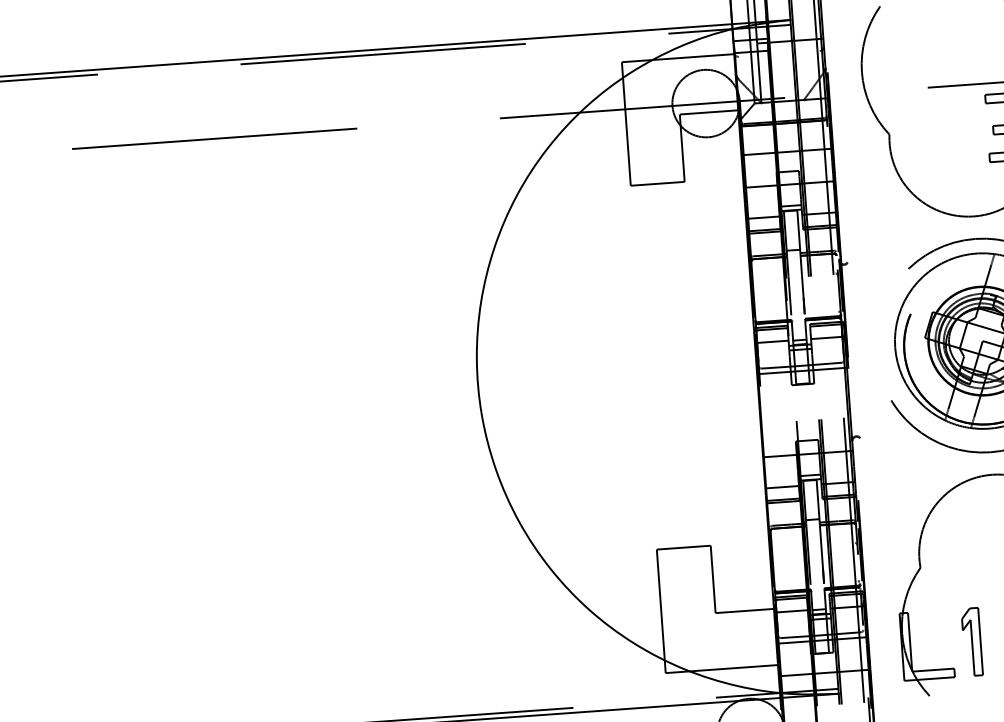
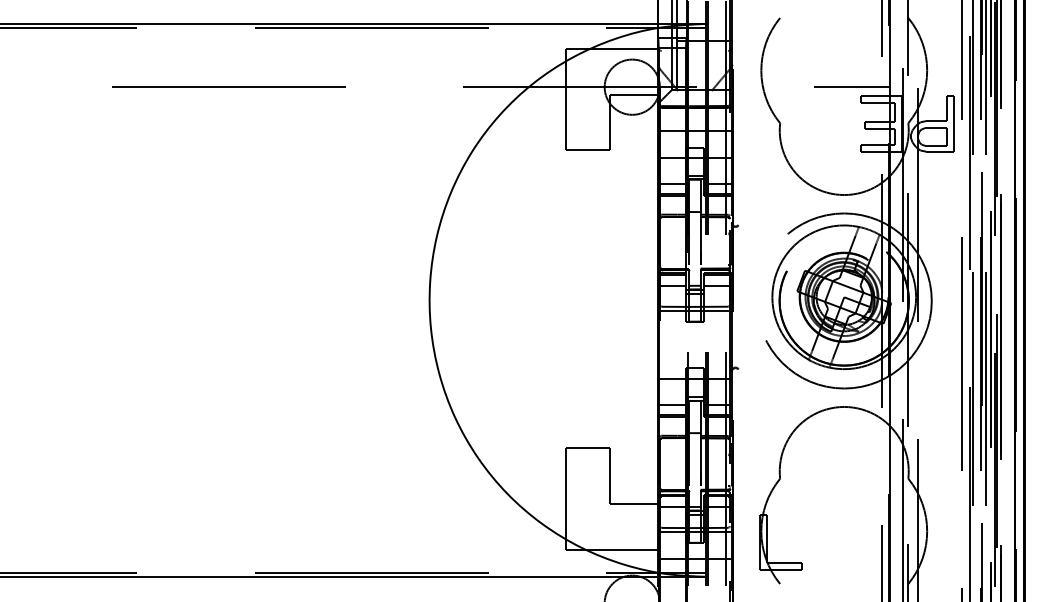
part: (971, 642) -> (817, 542), removed

